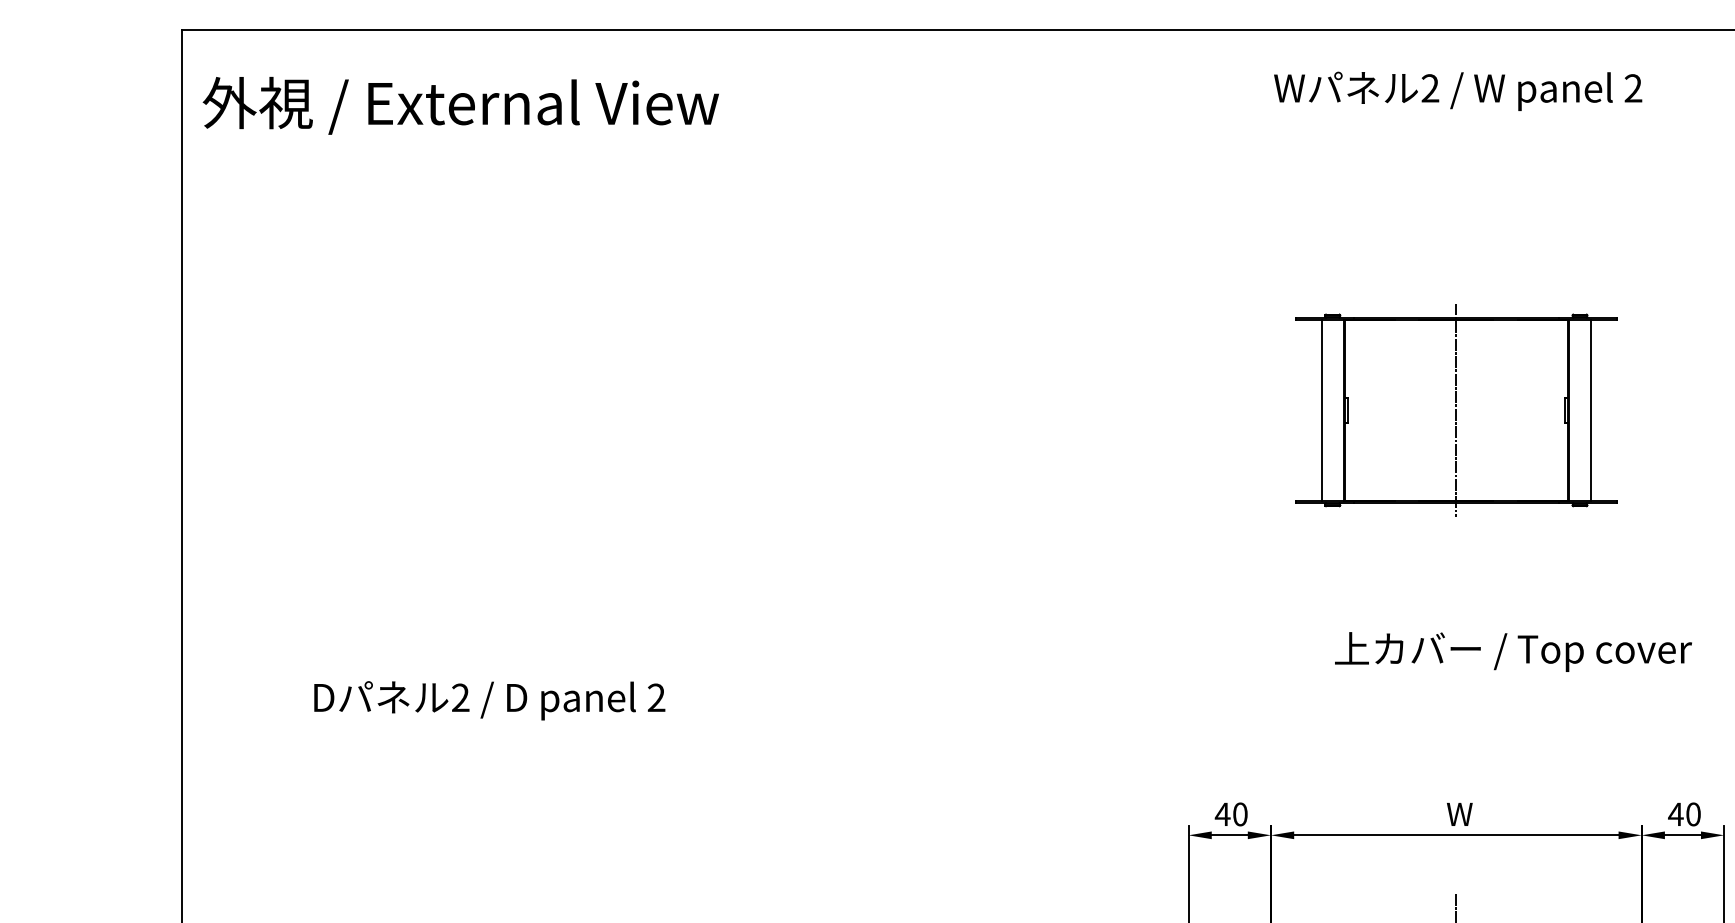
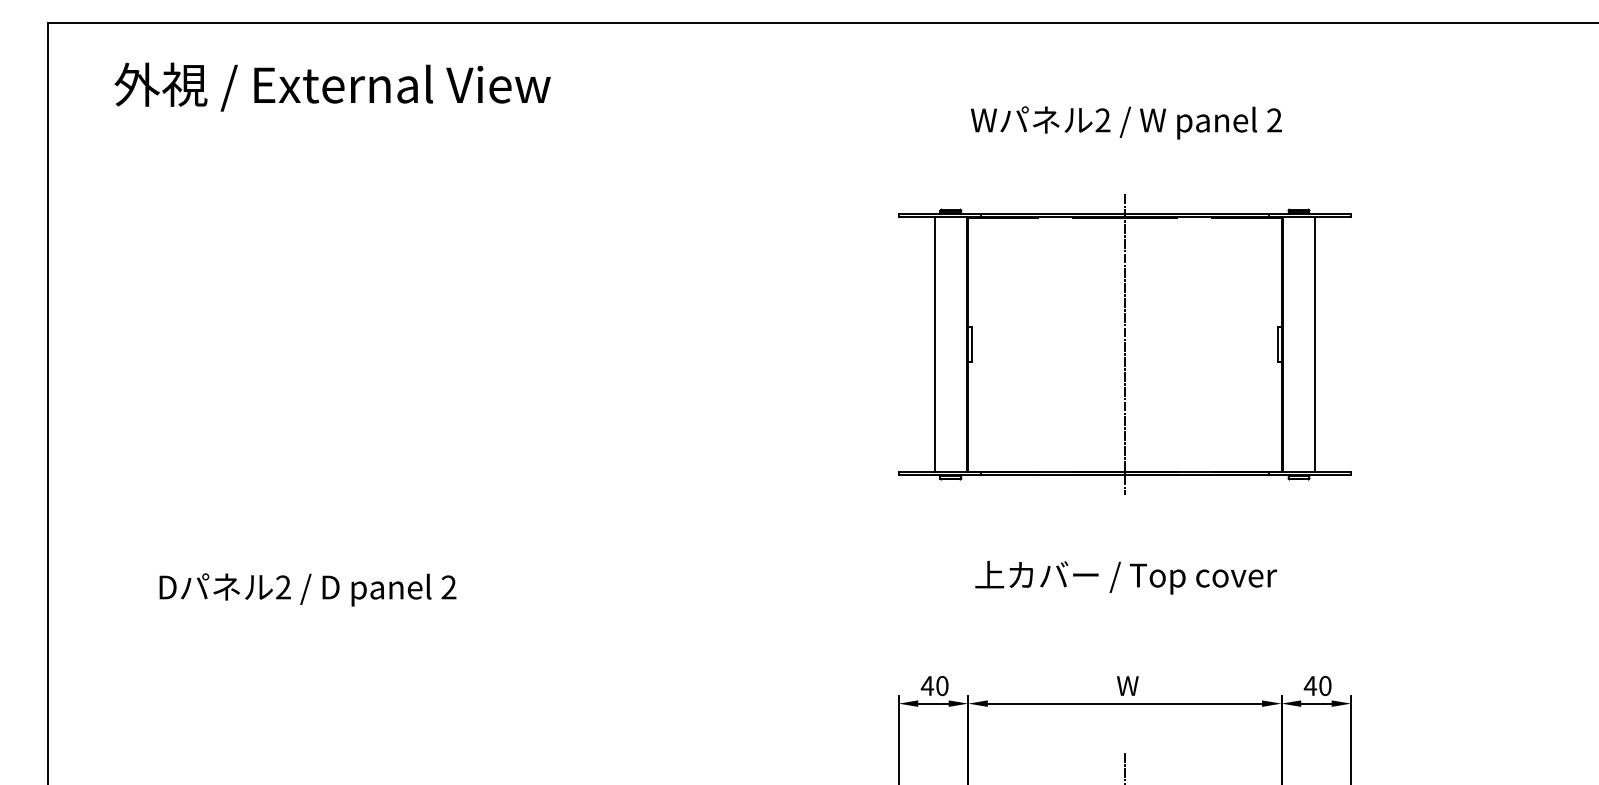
text: (1458, 90) -> (1126, 122), moved
text: (460, 105) -> (332, 86), moved
part: (1455, 410) -> (1124, 344), size x1.67
text: (1513, 651) -> (1126, 577), moved

